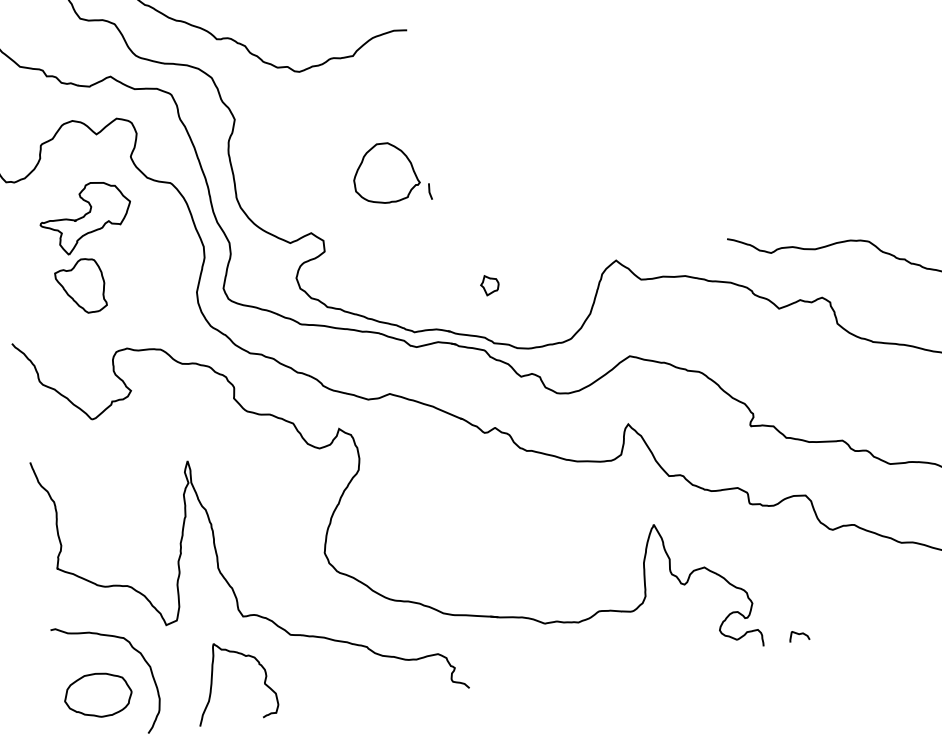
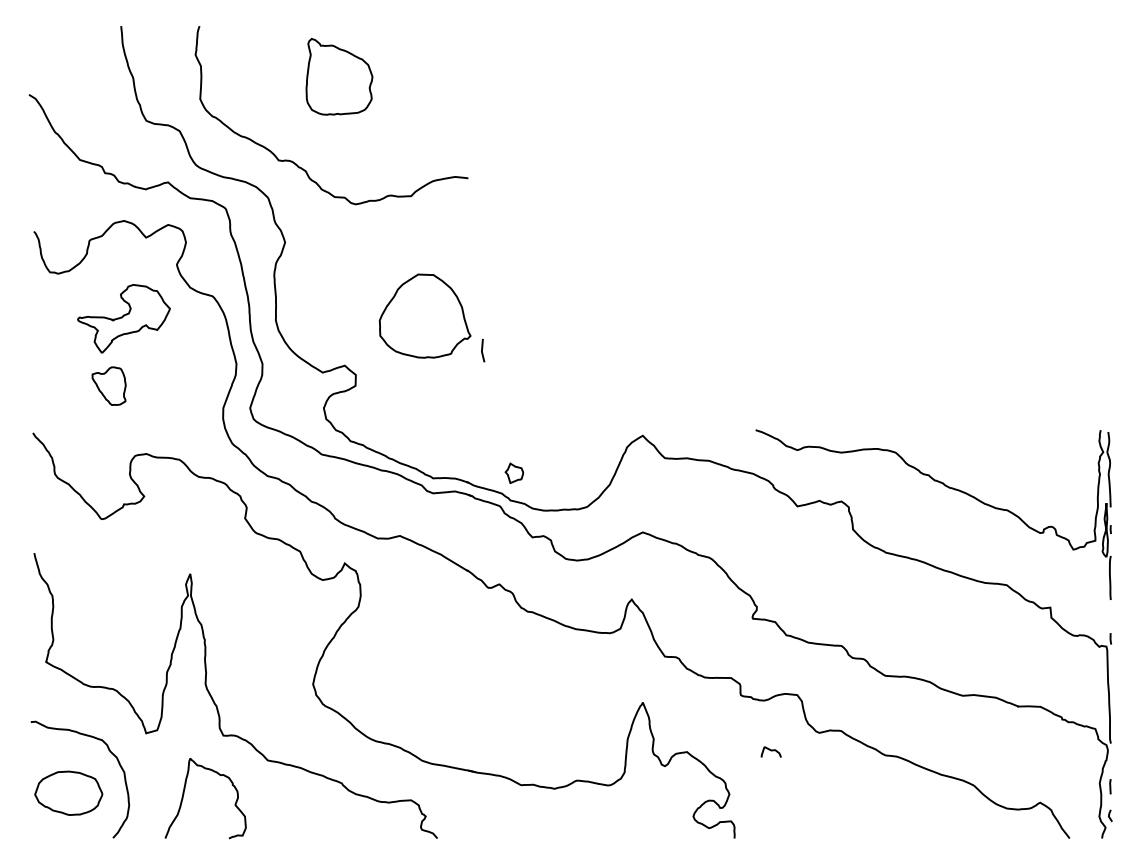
part: (390, 173) -> (431, 317), size x1.4
part: (489, 284) -> (514, 472), moved
part: (80, 286) -> (108, 385), size x0.7
curve: (798, 635) -> (770, 751), moved

